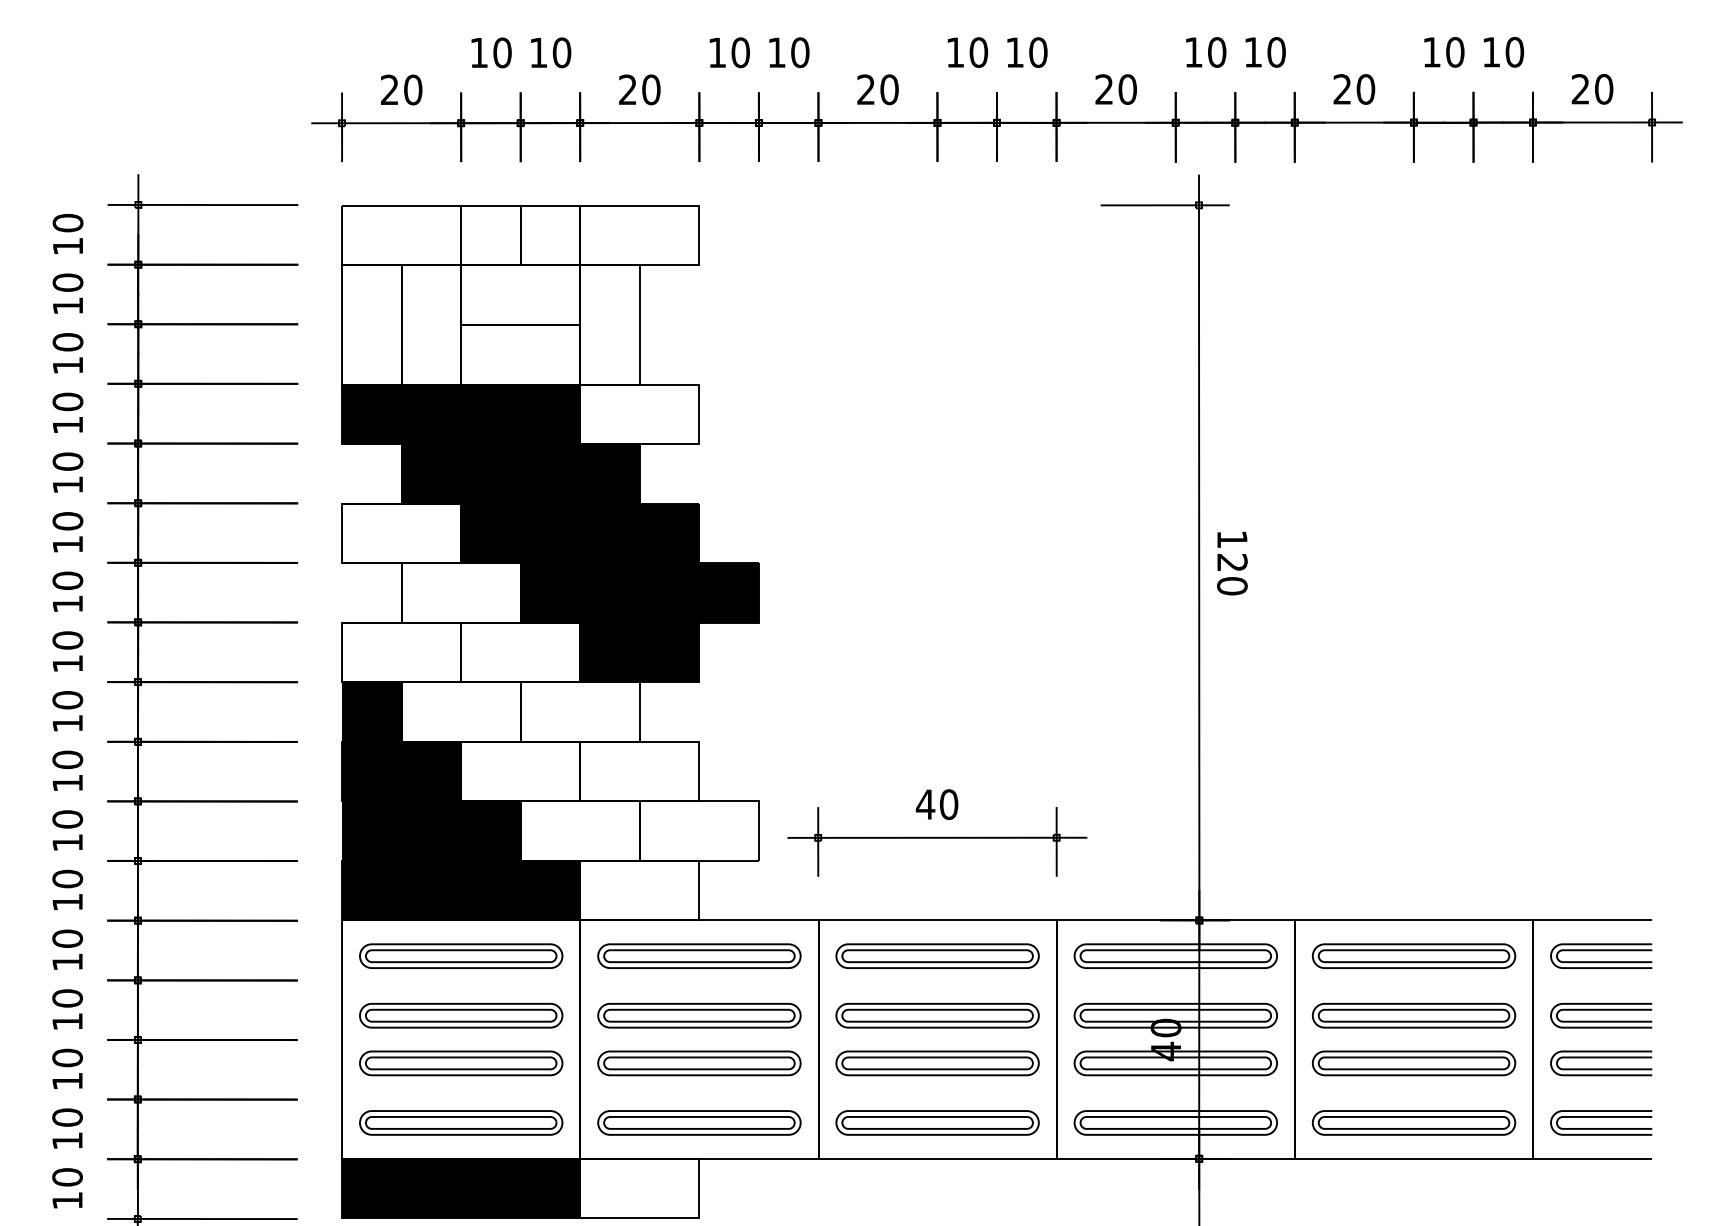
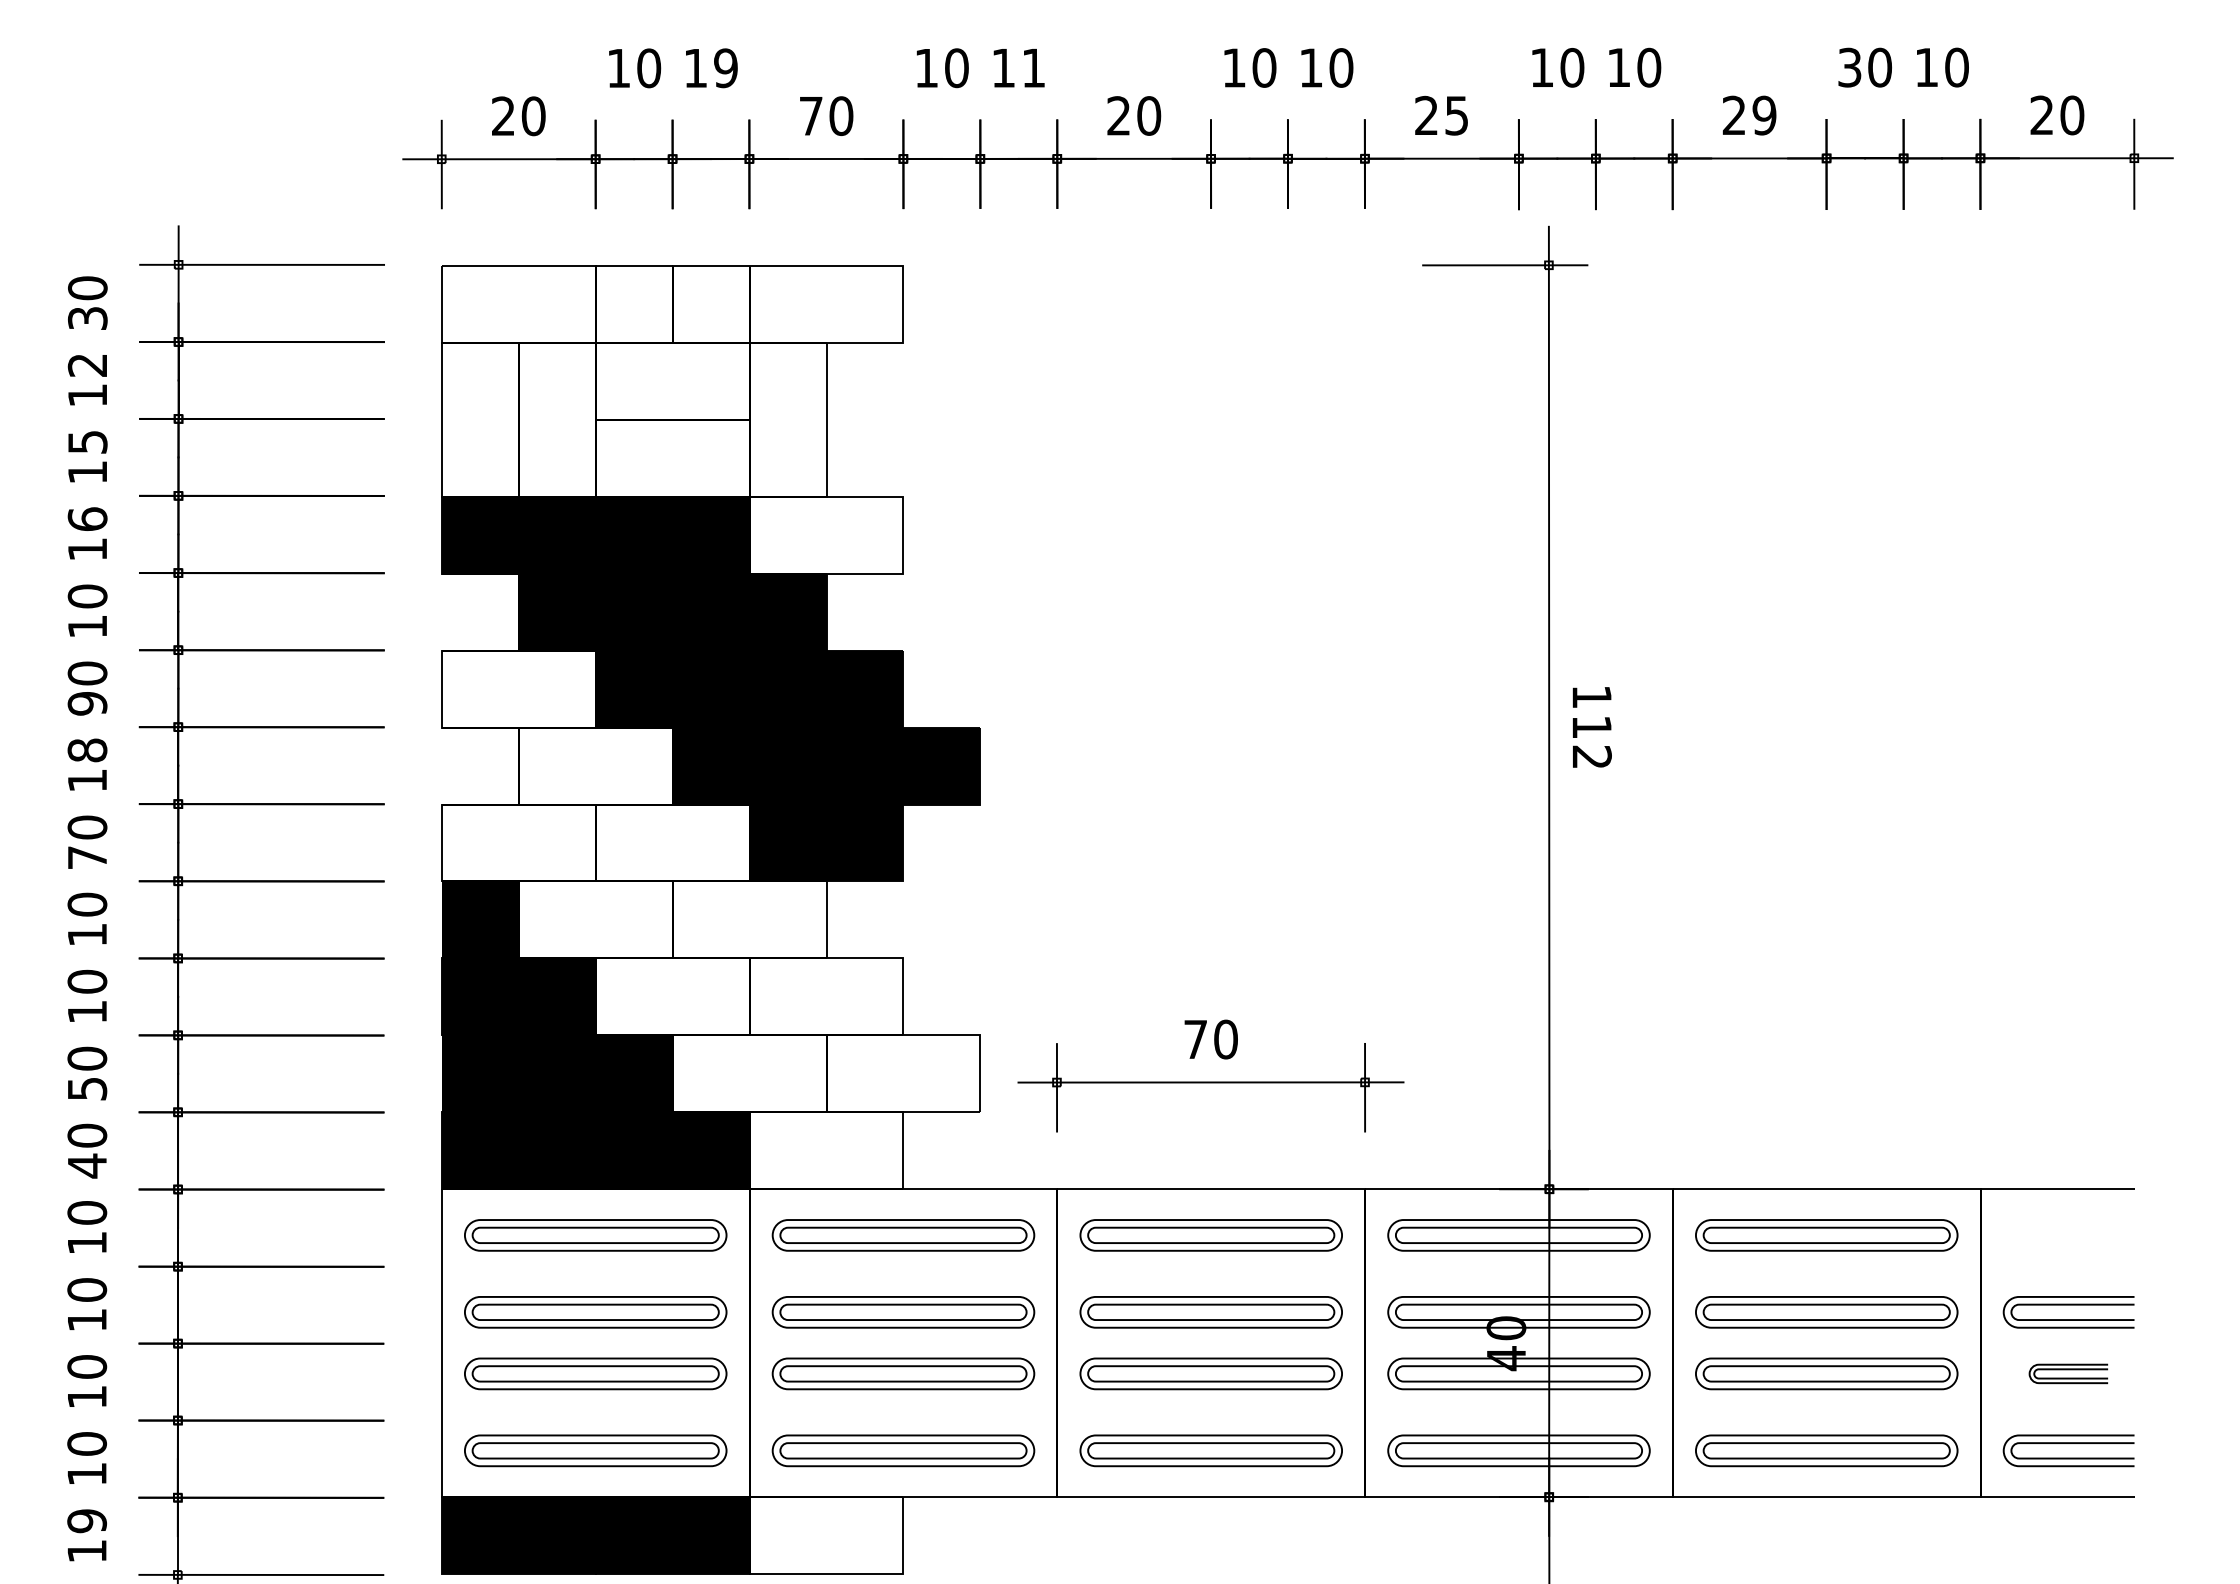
text: (800, 52) -> (1033, 67), 10 -> 11
text: (1431, 52) -> (1849, 67), 10 -> 30
text: (561, 53) -> (725, 68), 10 -> 19
text: (627, 89) -> (810, 115), 20 -> 70
text: (1127, 89) -> (1456, 115), 20 -> 25
text: (1365, 89) -> (1764, 115), 20 -> 29
text: (67, 246) -> (87, 318), 10 -> 30
text: (67, 282) -> (87, 365), 10 -> 12
text: (67, 342) -> (87, 442), 10 -> 15
text: (67, 402) -> (87, 519), 10 -> 16
text: (67, 544) -> (87, 703), 10 -> 90
text: (1231, 574) -> (1591, 742), 120 -> 112
text: (67, 580) -> (87, 750), 10 -> 18
text: (67, 663) -> (87, 857), 10 -> 70
text: (925, 804) -> (1195, 1039), 40 -> 70
text: (67, 843) -> (87, 1089), 10 -> 50
text: (67, 902) -> (87, 1165), 10 -> 40
part: (1601, 950) -> (2068, 1228), removed
part: (1601, 1063) -> (2068, 1373), size x0.6
text: (67, 1177) -> (86, 1521), 10 -> 19

